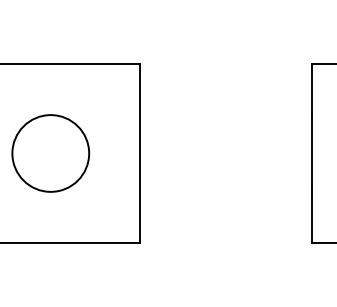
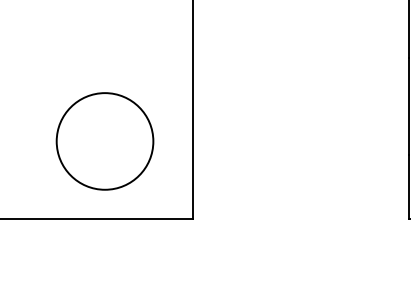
circle: (50, 153) -> (104, 141), moved

